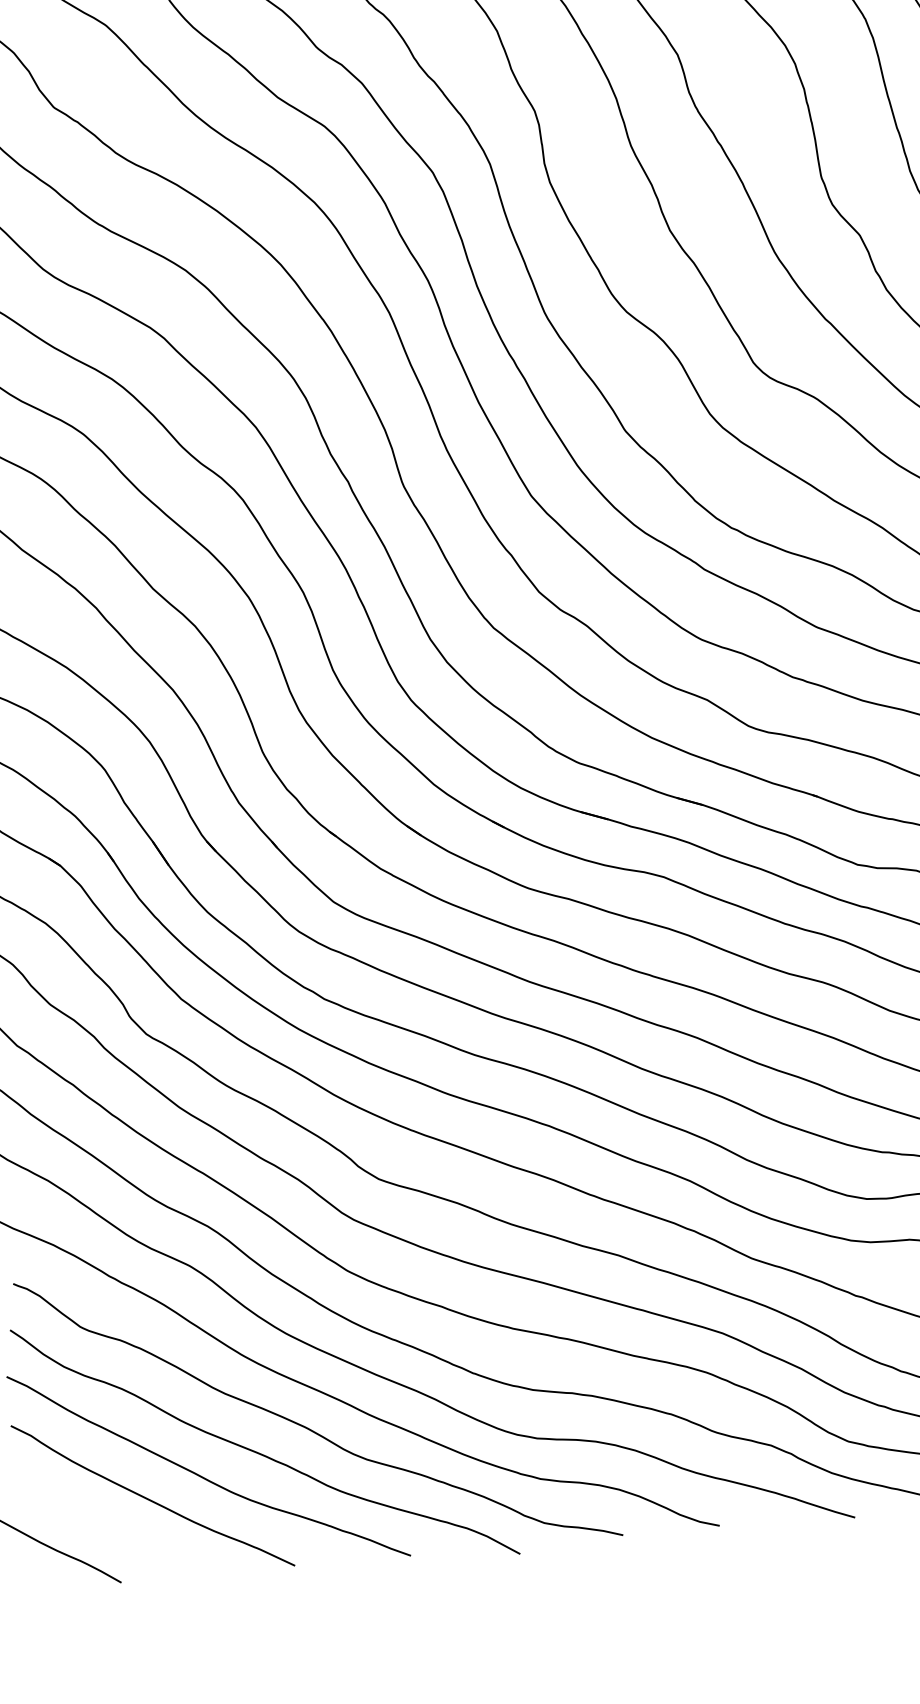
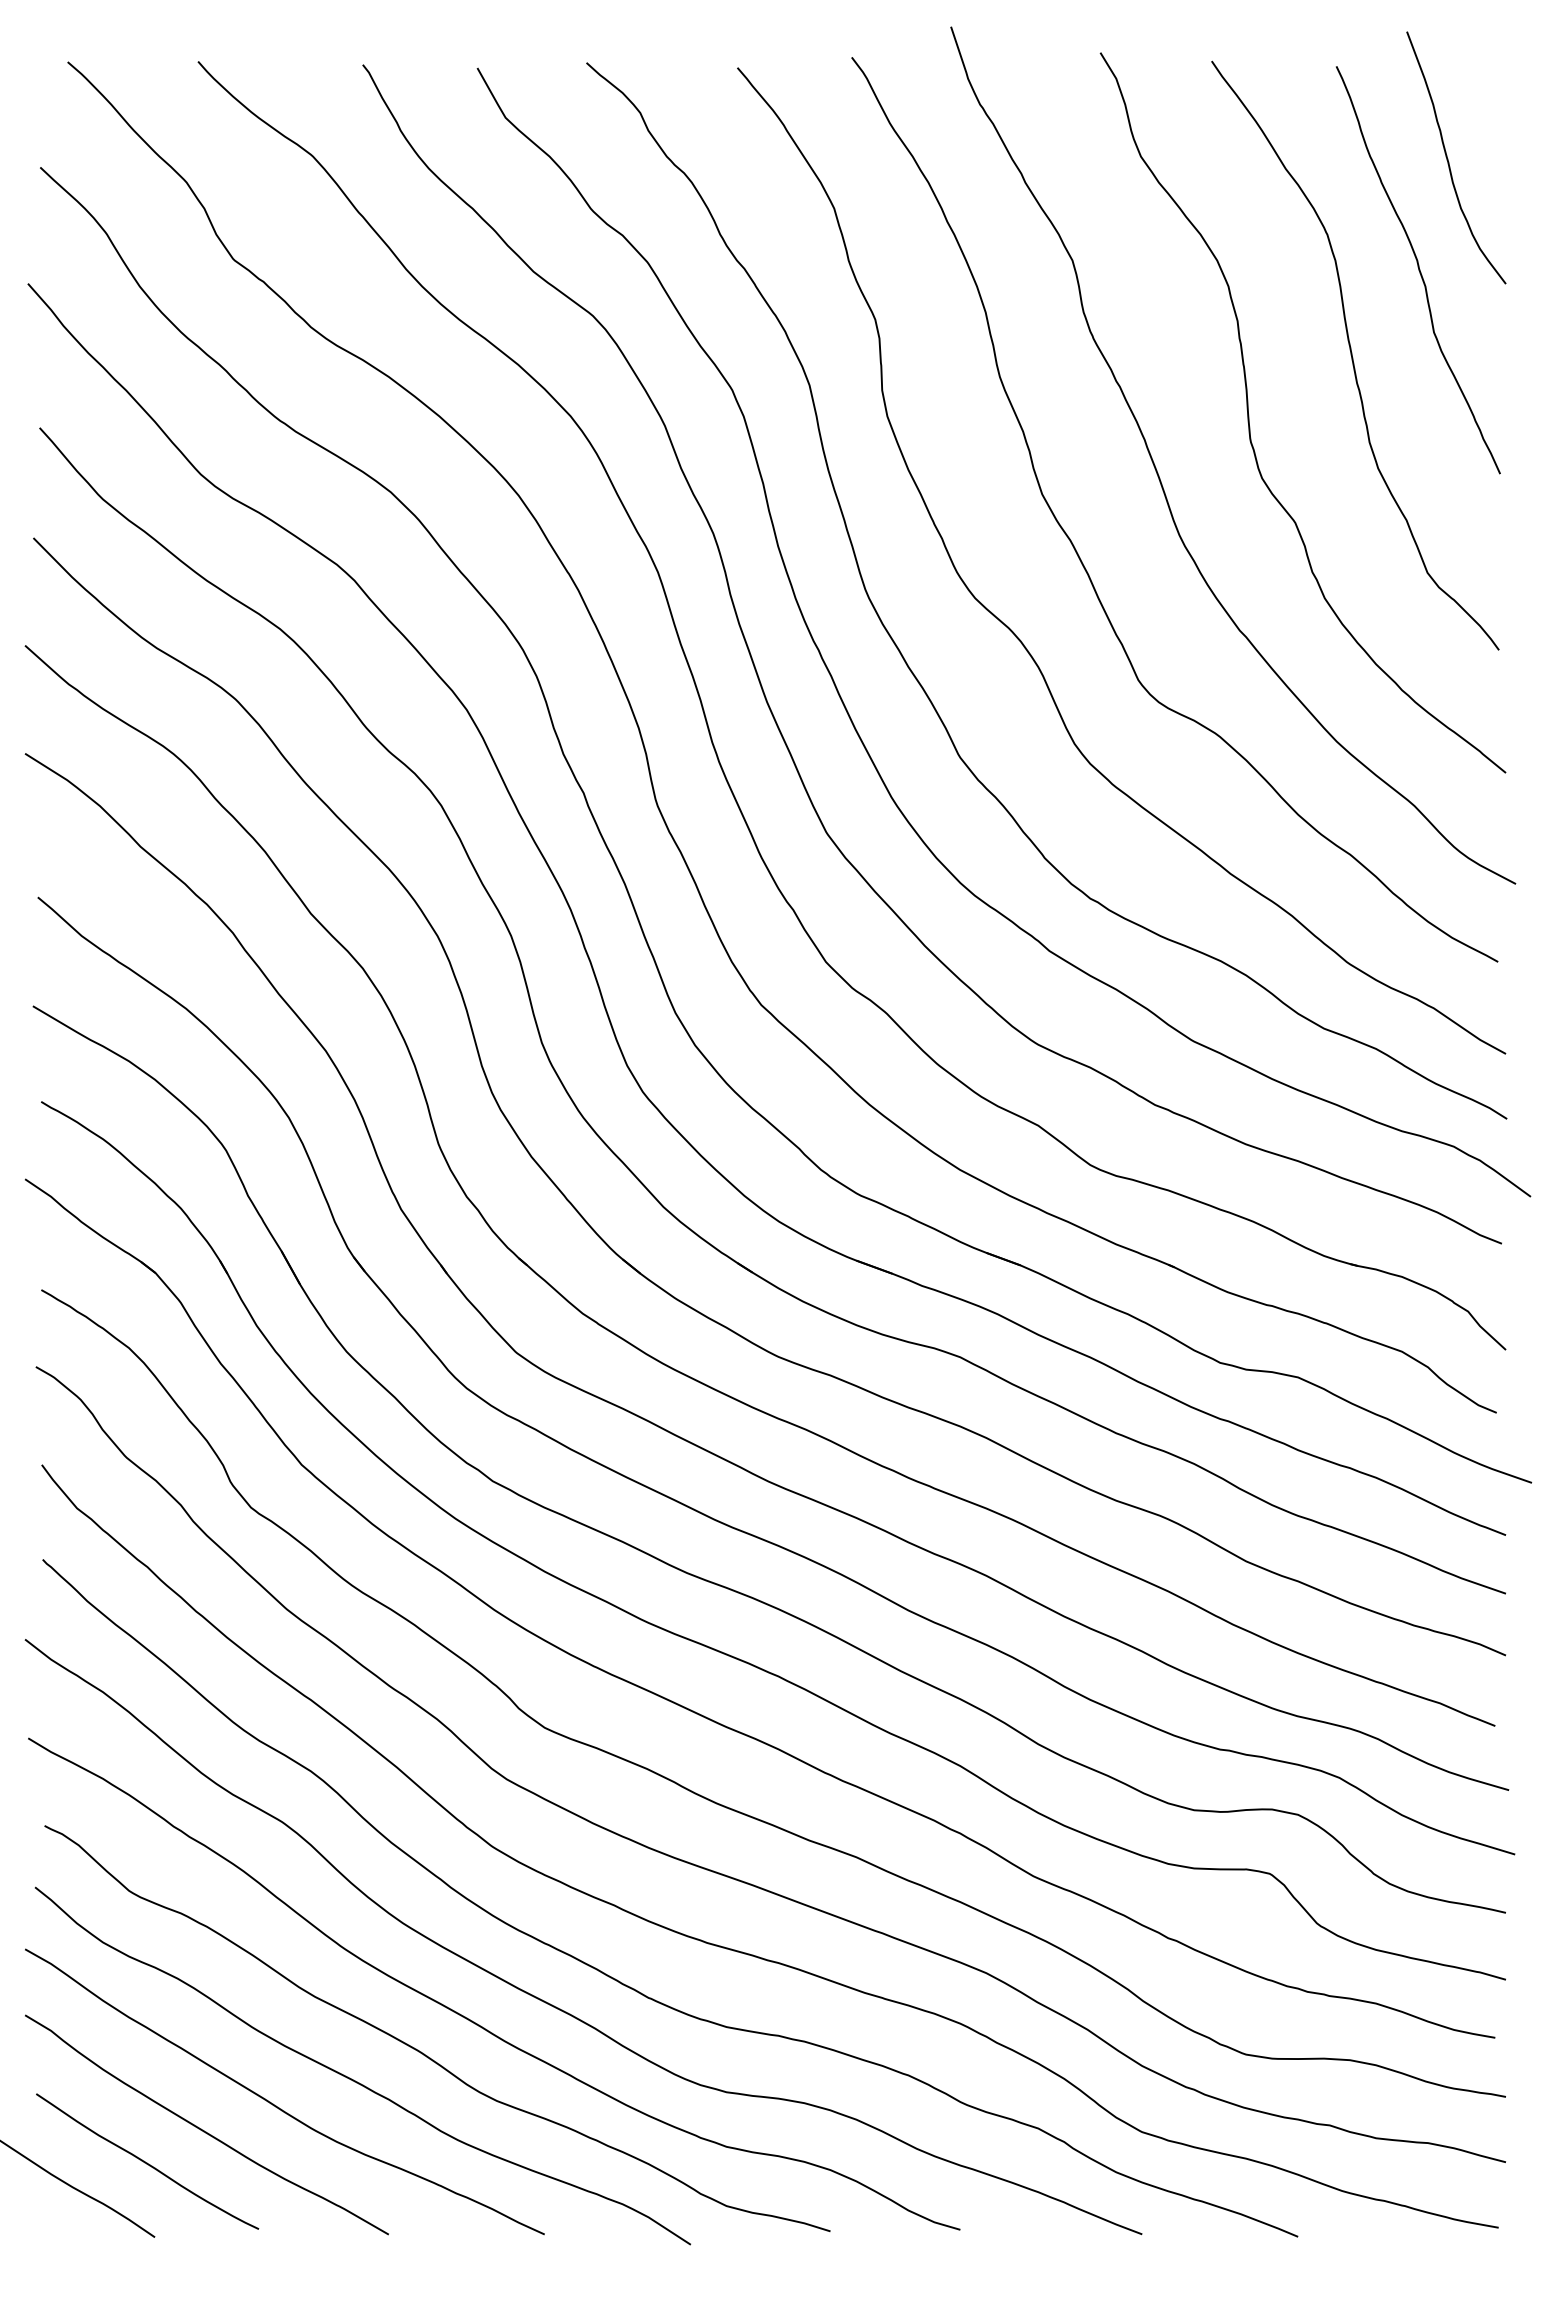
curve: (111, 1527) -> (147, 2162), added

